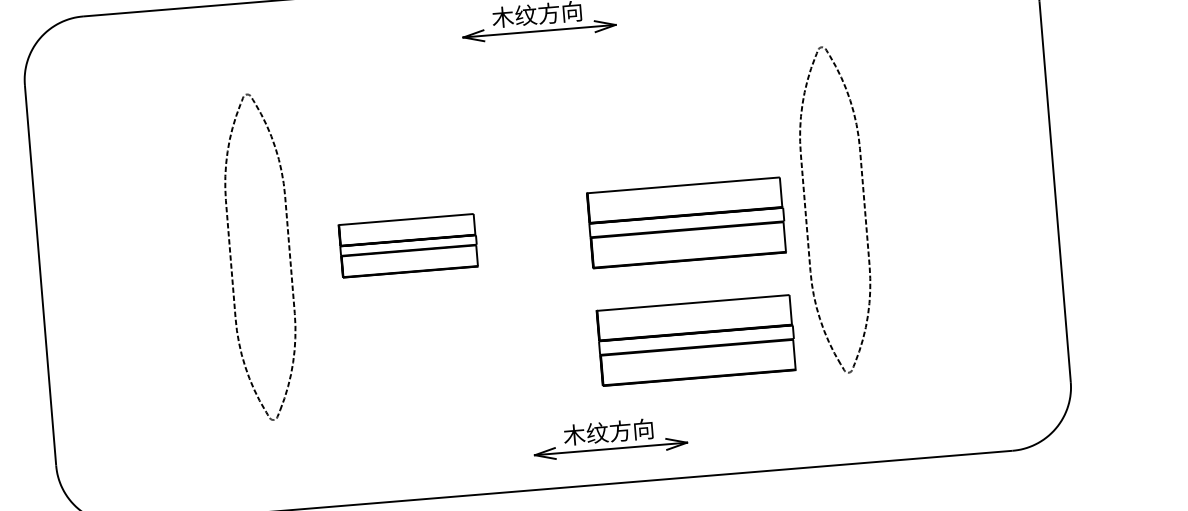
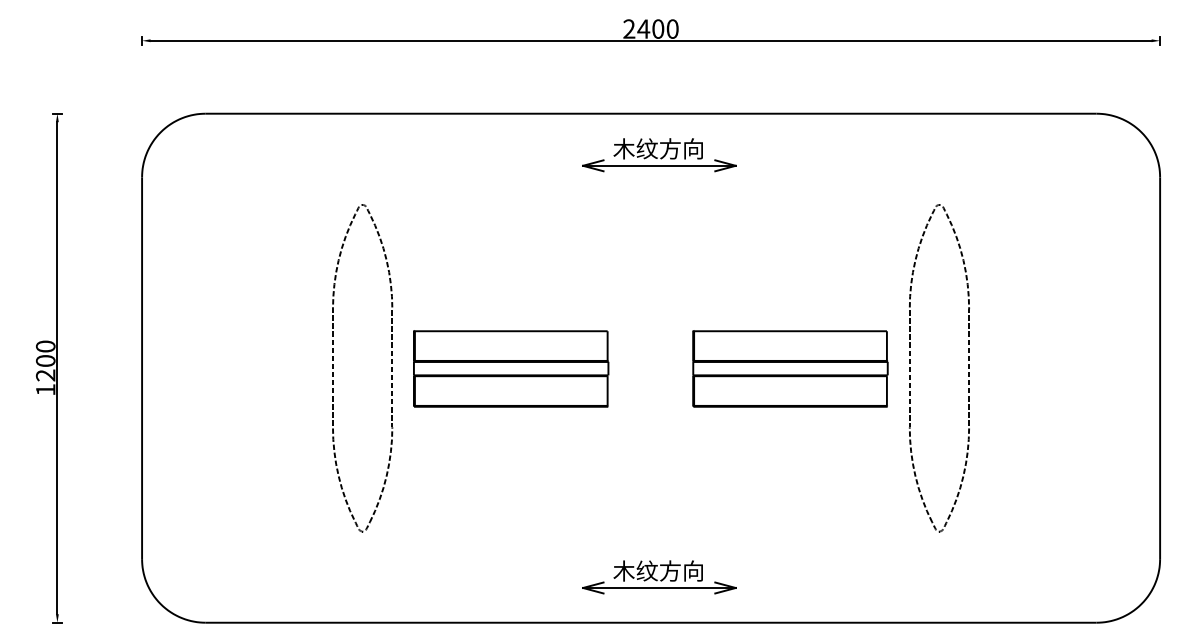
part: (408, 245) -> (511, 368), size x1.43
part: (696, 340) -> (790, 486), removed
part: (610, 438) -> (659, 577), moved

